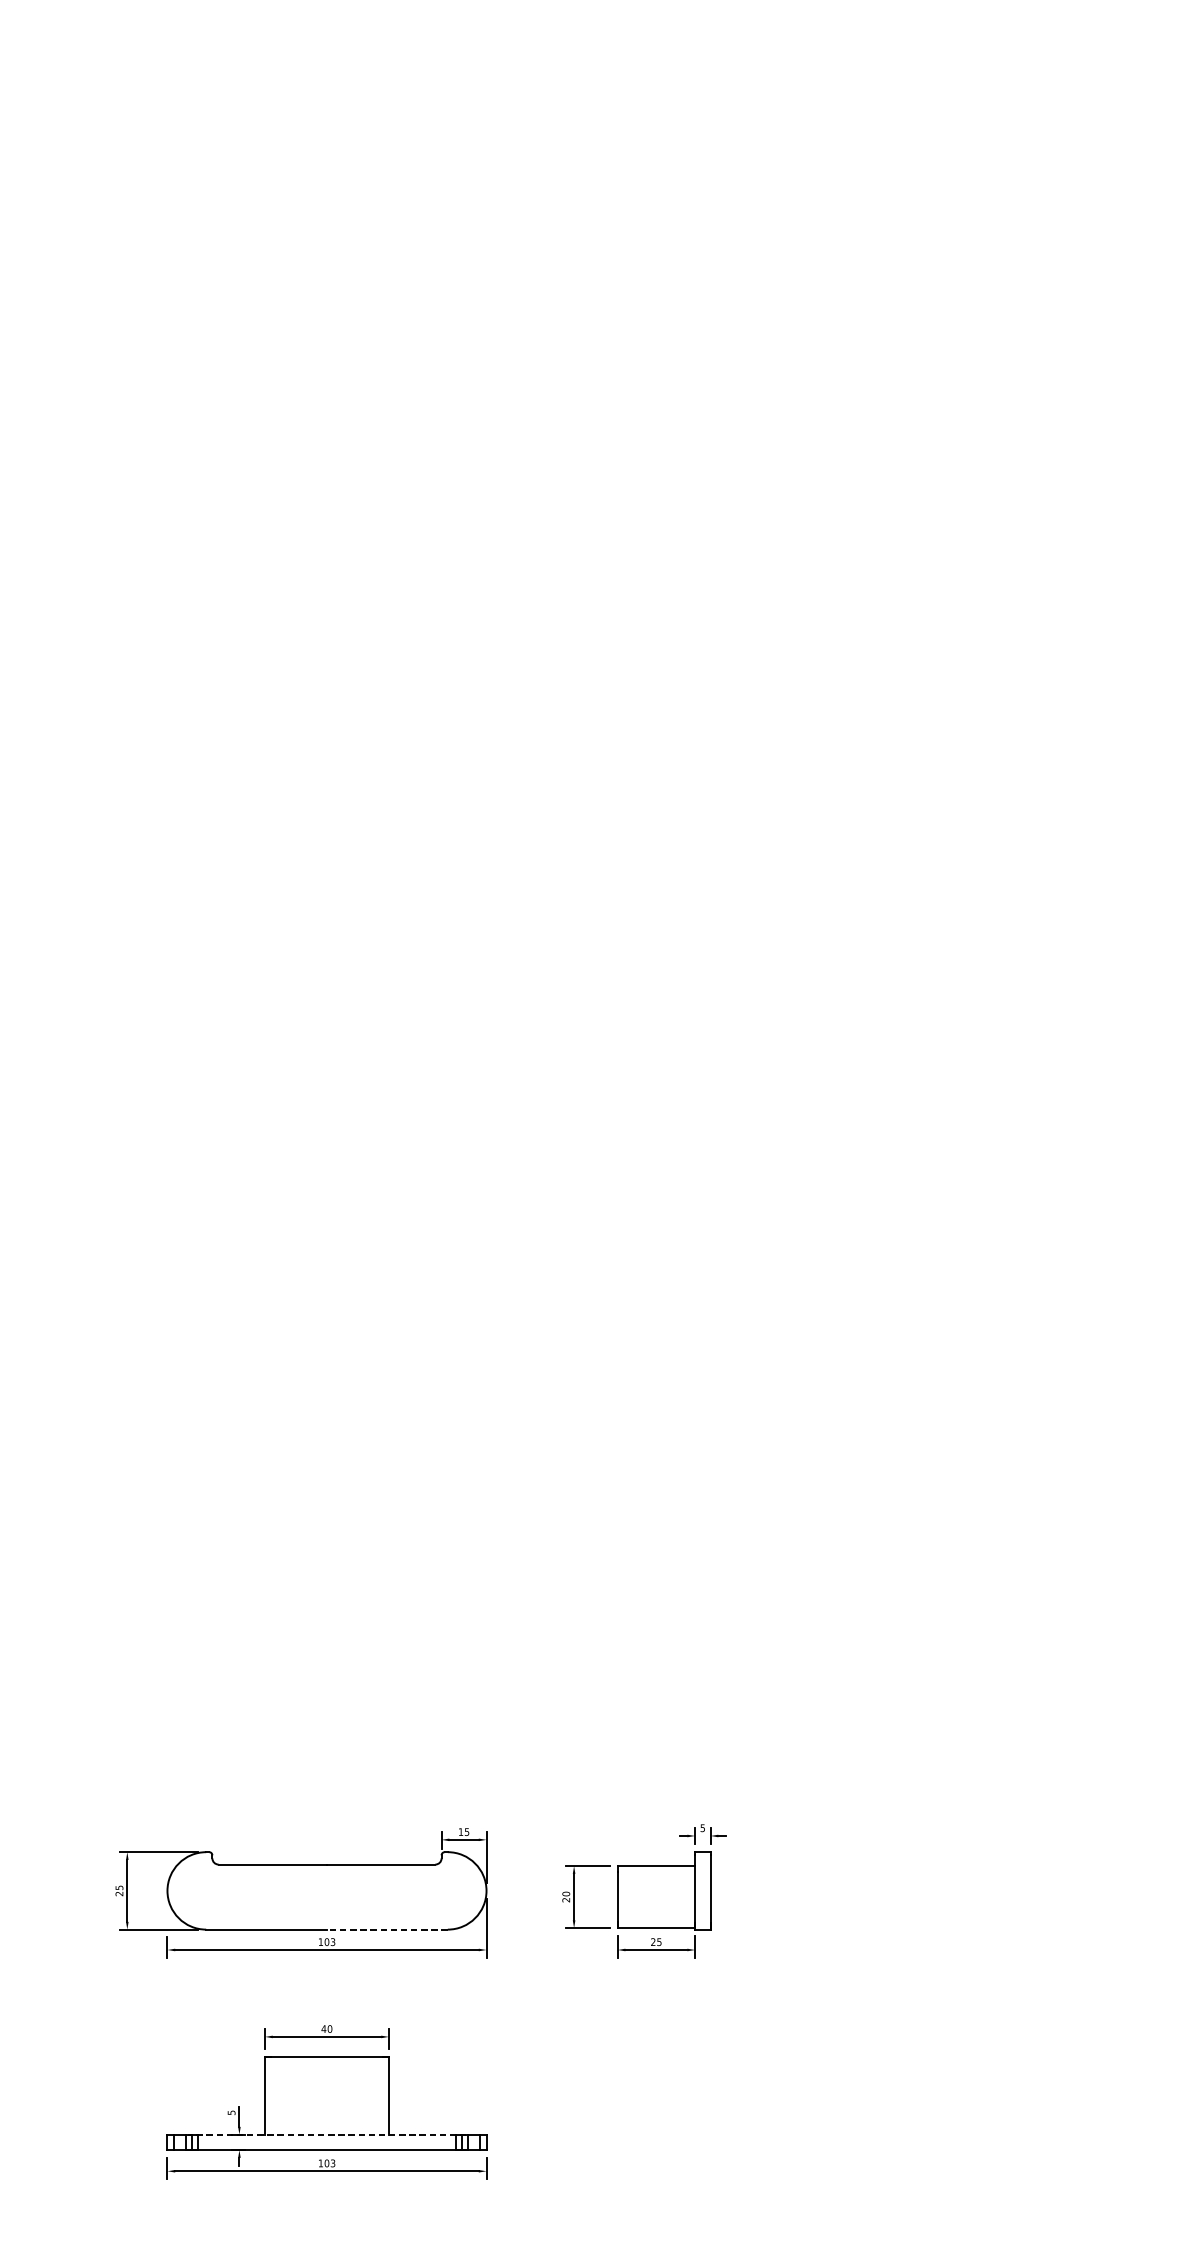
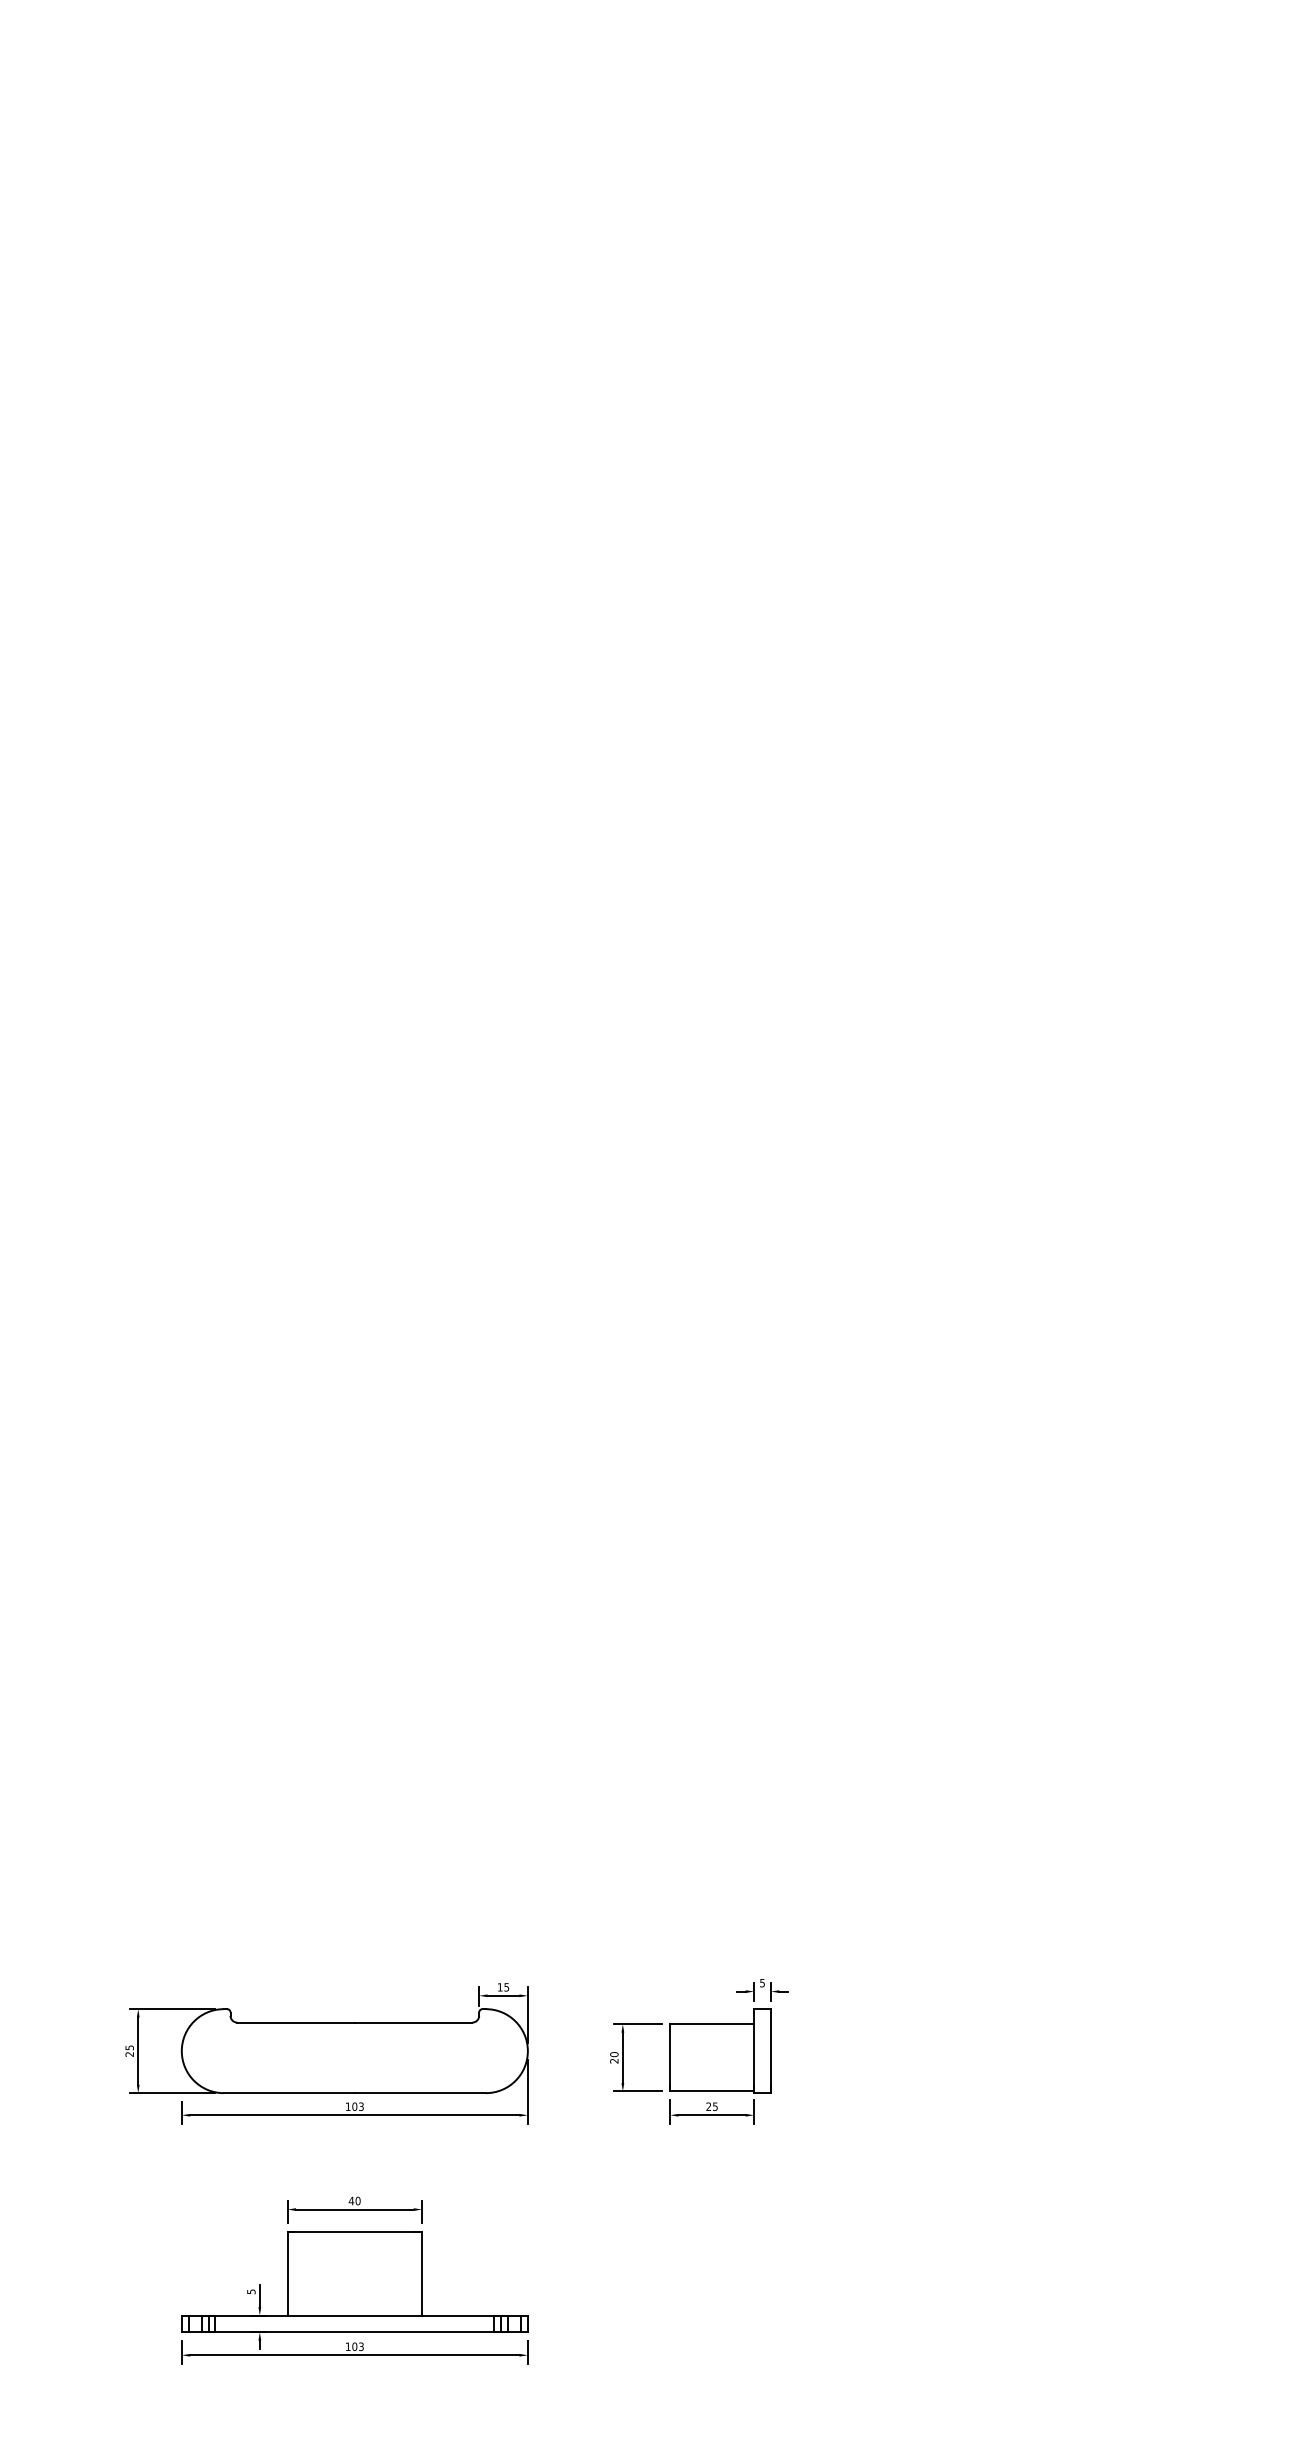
line: (387, 1929) -> (420, 2093), dashed -> solid
line: (326, 2134) -> (354, 2315), dashed -> solid

